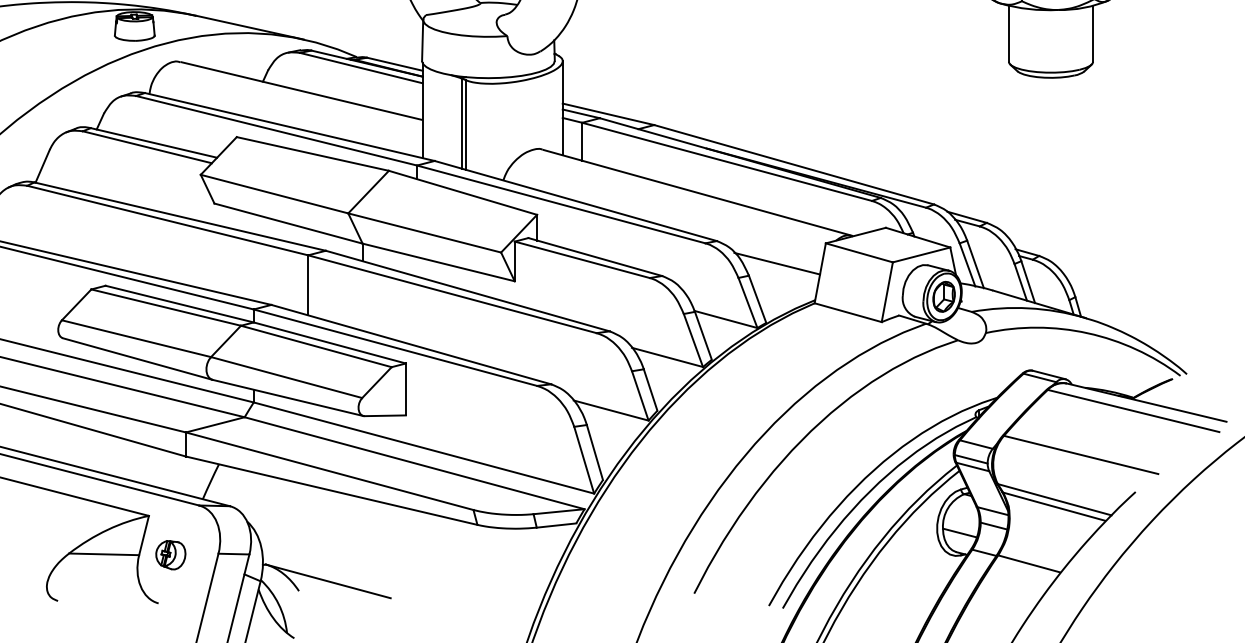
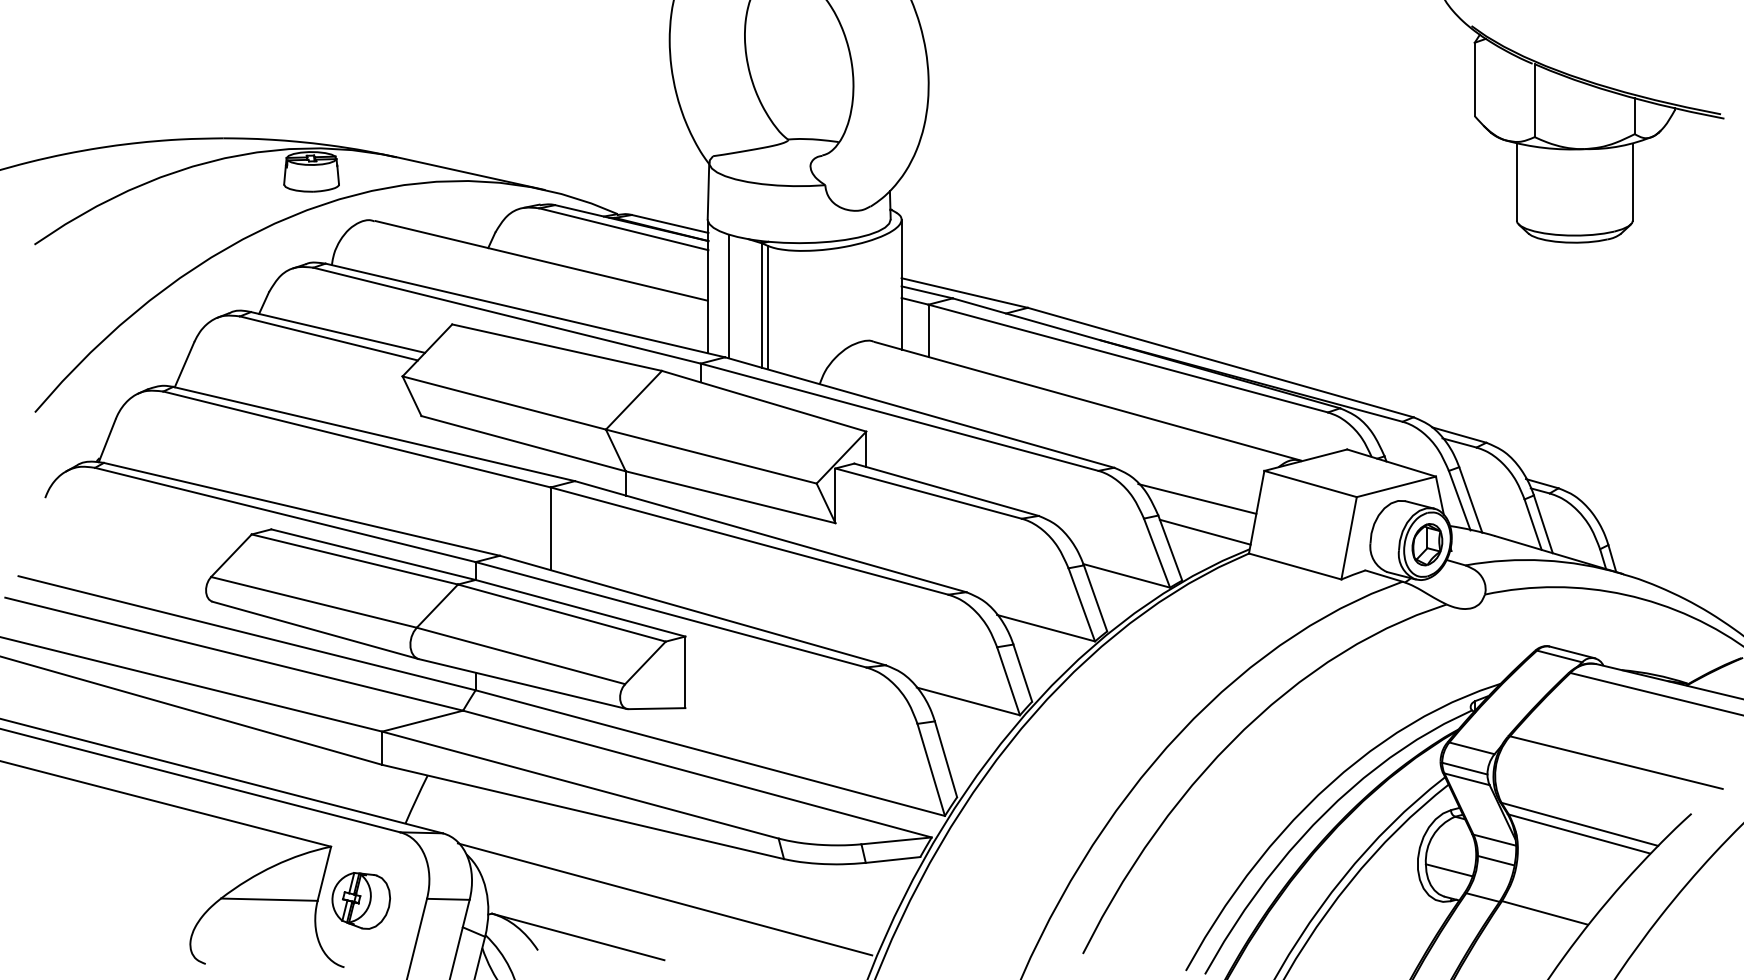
line: (437, 116) -> (728, 296), added
line: (782, 287) -> (1204, 531), added
part: (170, 554) -> (361, 900), size x1.43
line: (390, 554) -> (664, 899), added

